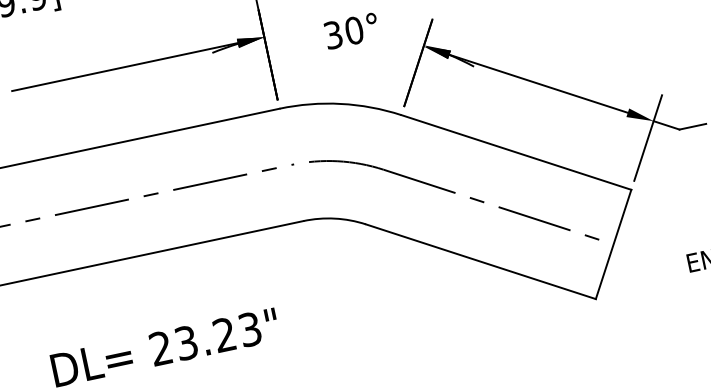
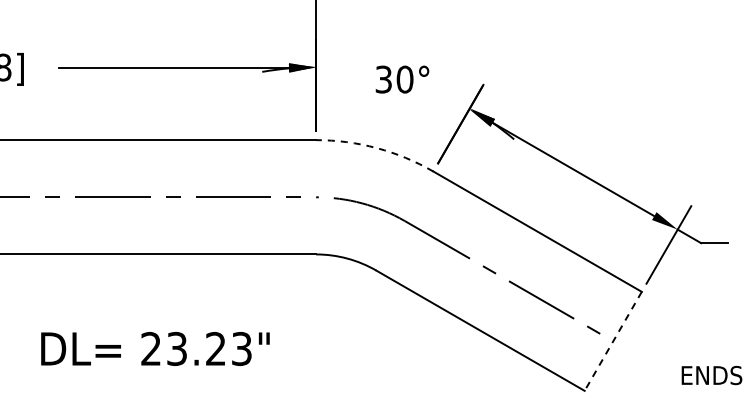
arc: (340, 104) -> (376, 148), solid -> dashed
line: (612, 244) -> (612, 341), solid -> dashed

